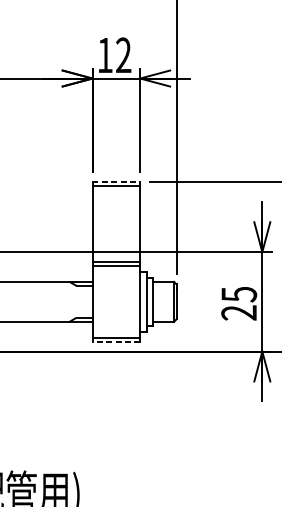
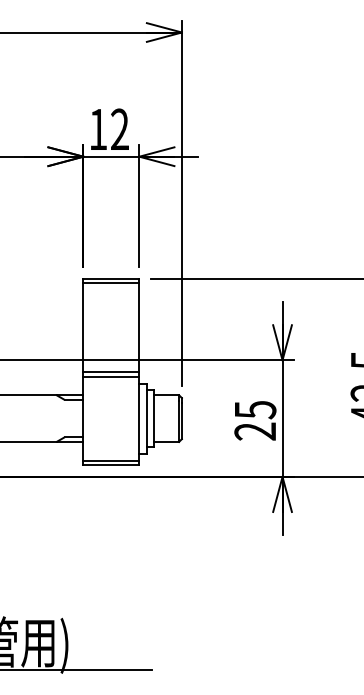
line: (116, 182) -> (111, 278), dashed -> solid
line: (115, 341) -> (110, 465), dashed -> solid

